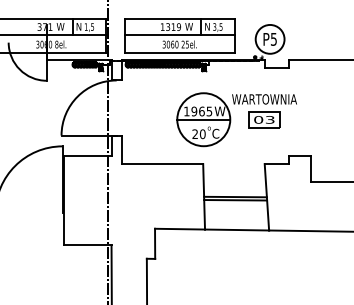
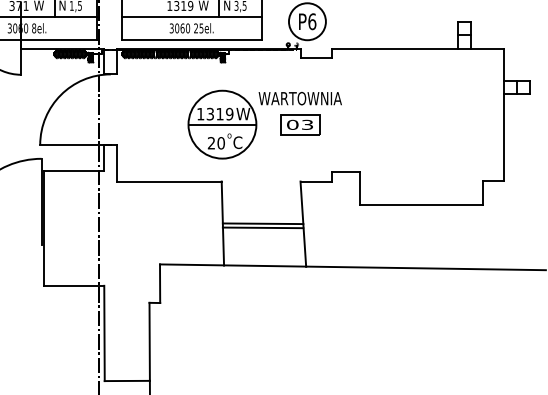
text: (274, 39) -> (312, 21), P5 -> P6
text: (201, 110) -> (219, 113), 1965 -> 1319

